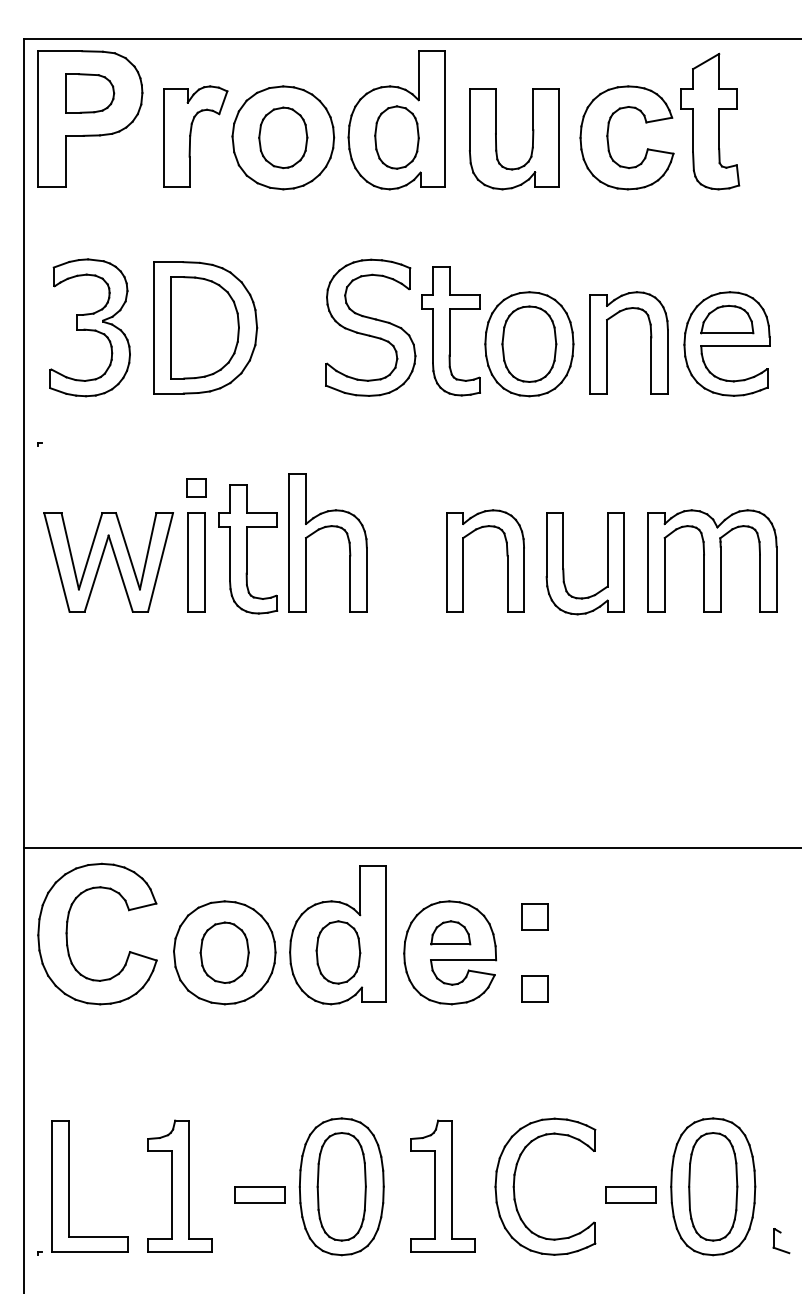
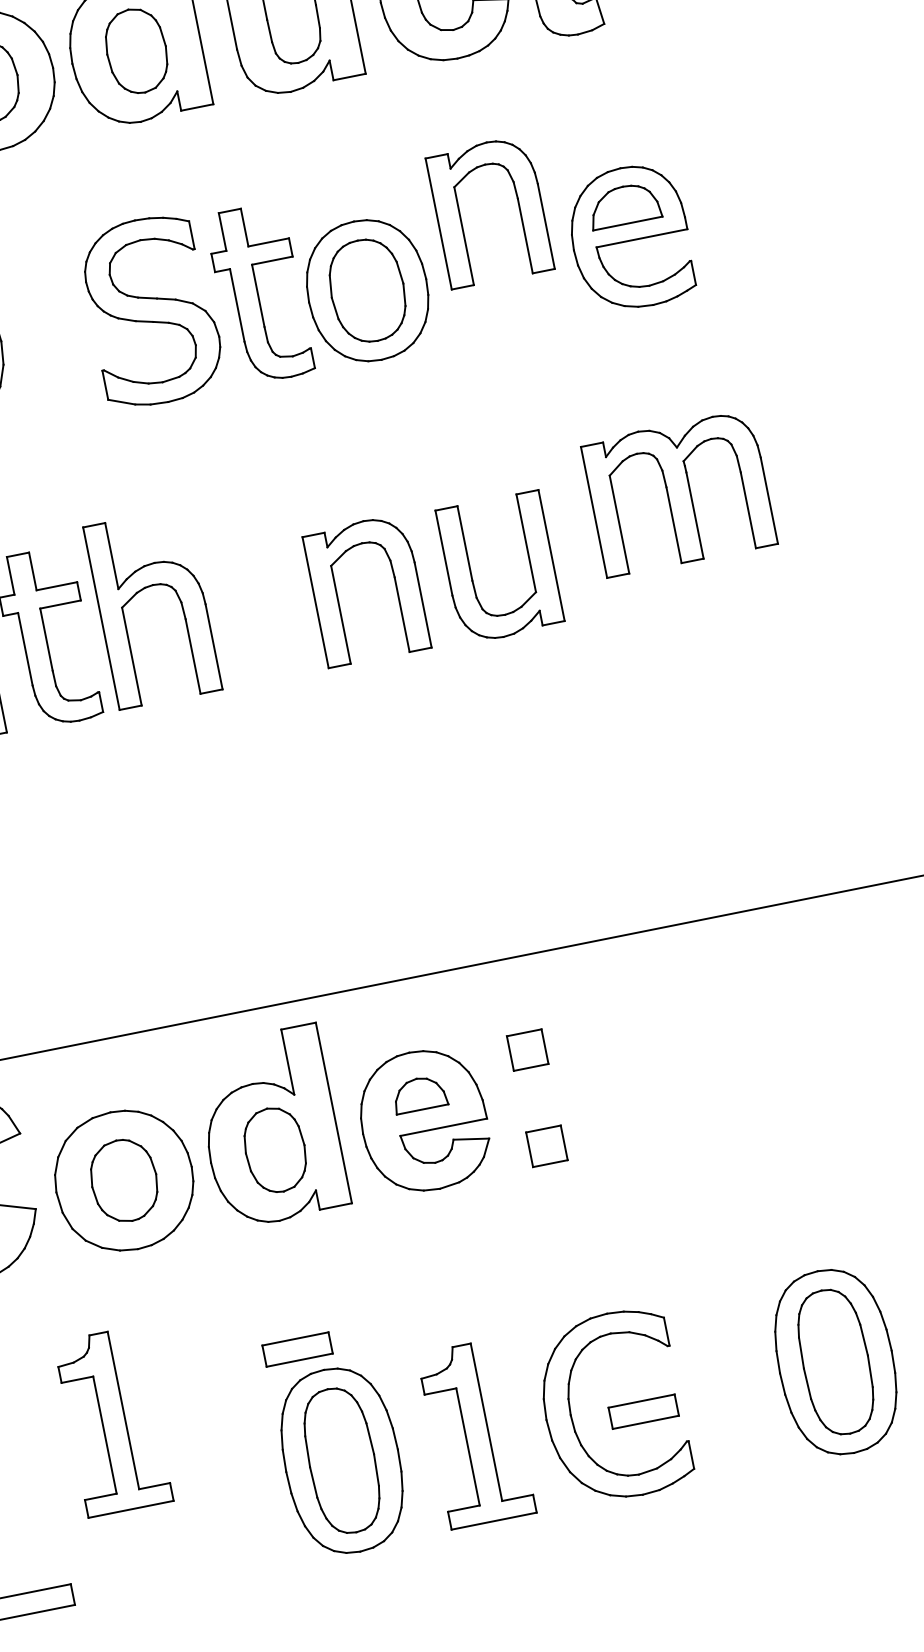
part: (607, 342) -> (460, 217), moved
part: (712, 560) -> (679, 492), moved
part: (179, 1185) -> (112, 1420), moved
part: (259, 1194) -> (297, 1349), moved
part: (630, 1194) -> (642, 1411), moved

